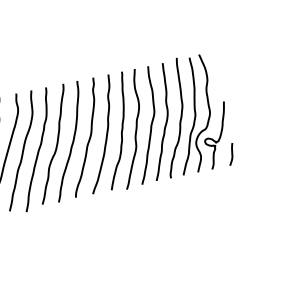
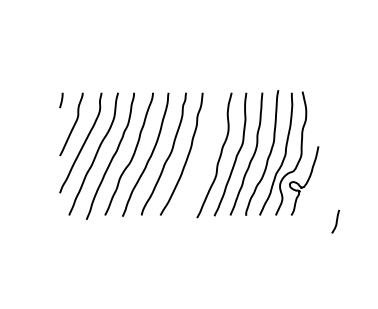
curve: (120, 131) -> (203, 155), removed
curve: (231, 154) -> (335, 221), moved

